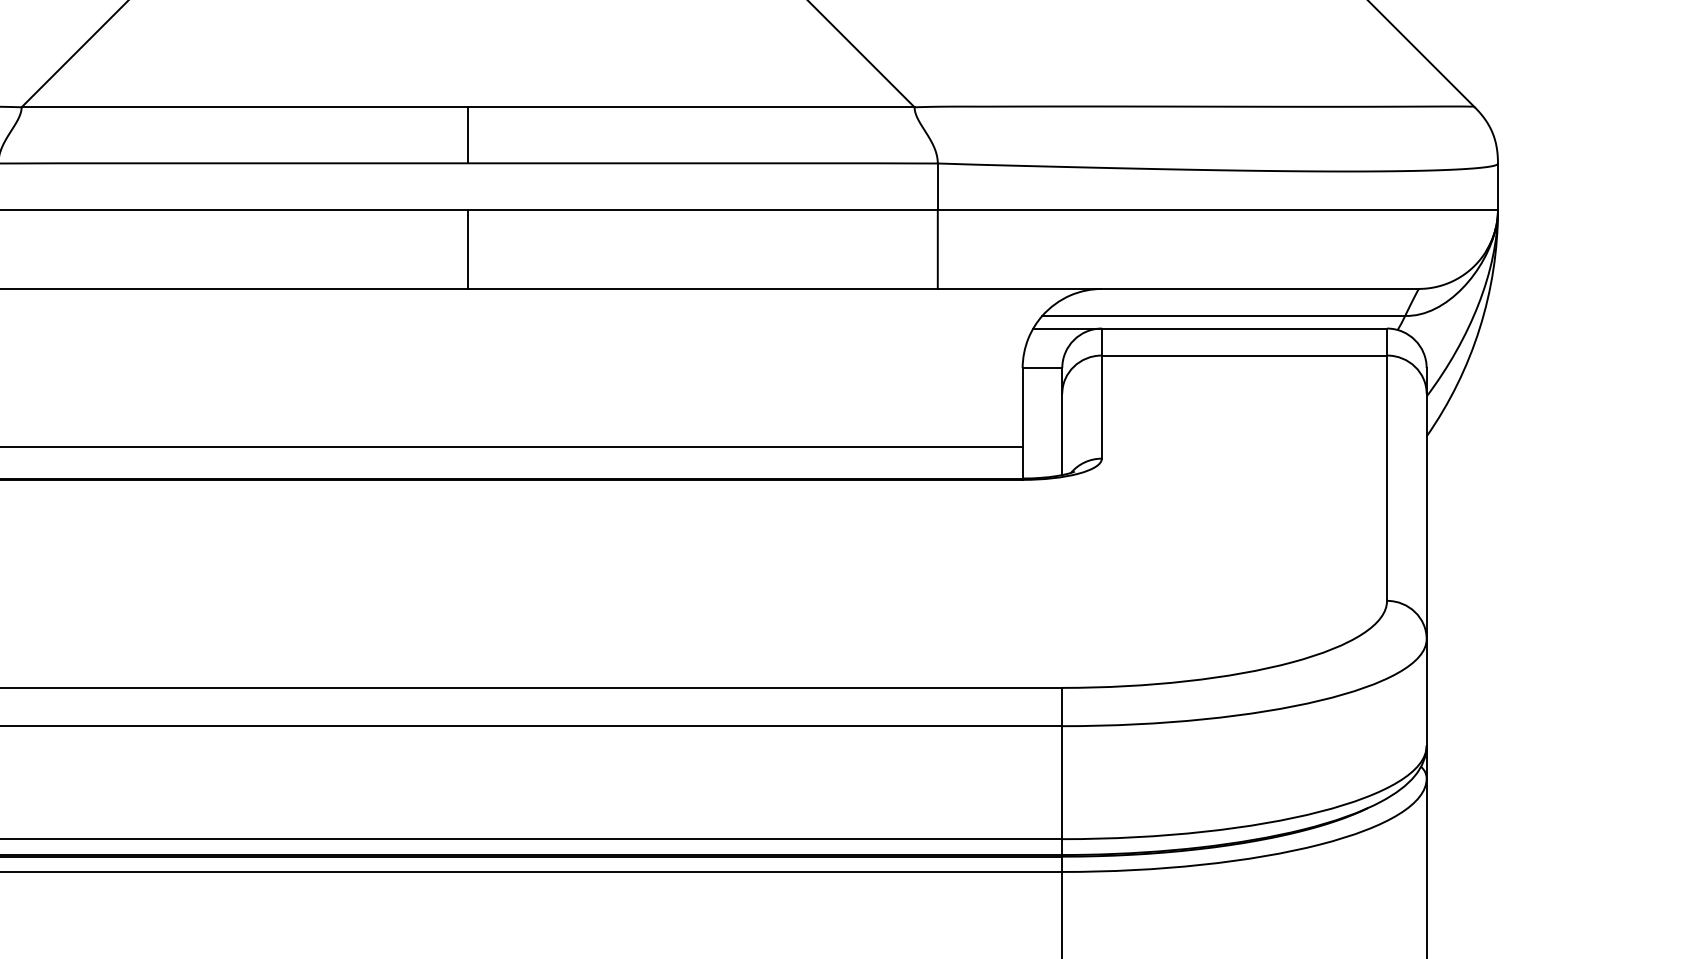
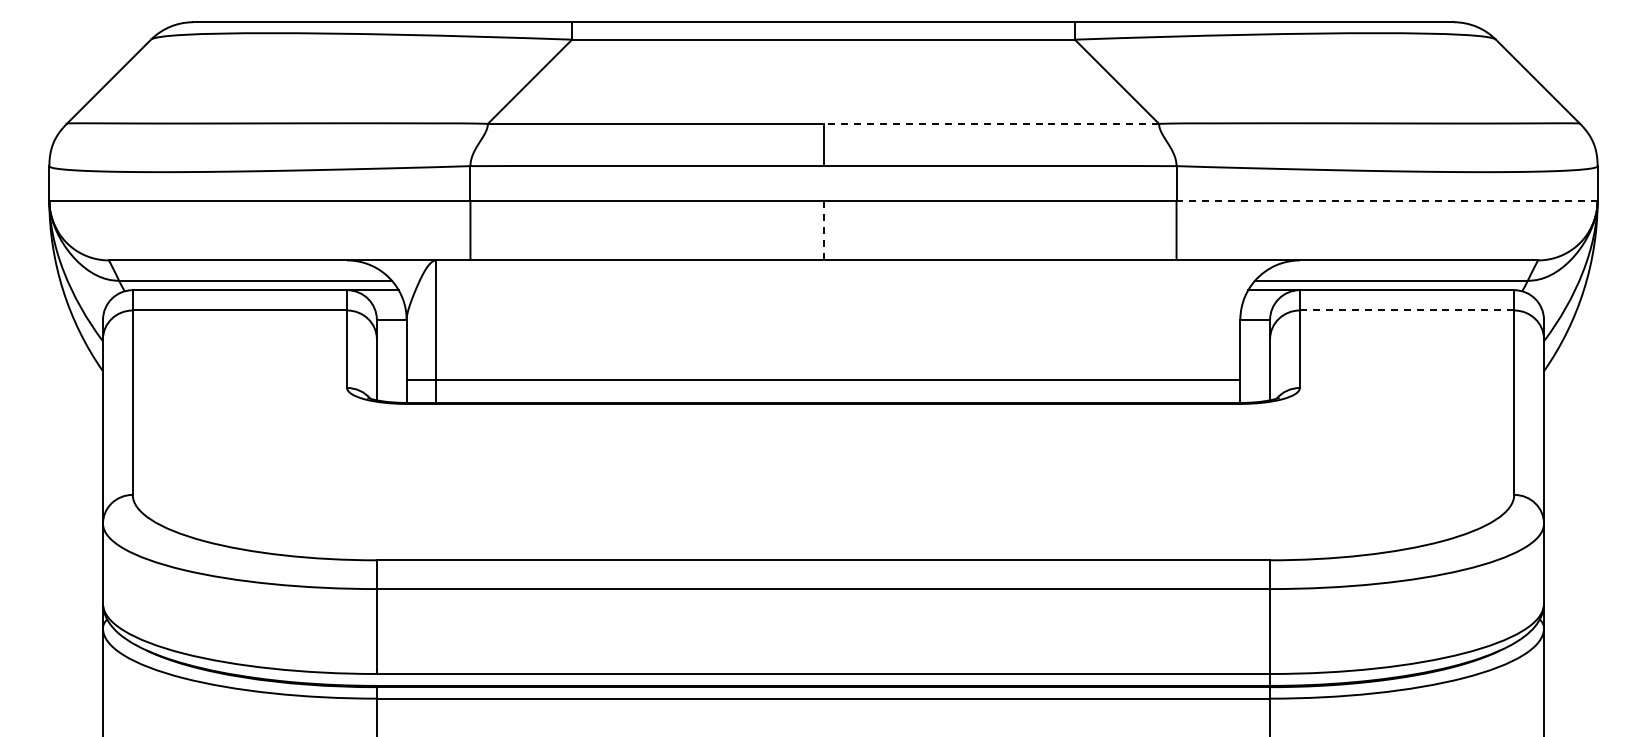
line: (691, 106) -> (991, 123), solid -> dashed
line: (1218, 209) -> (1387, 200), solid -> dashed
line: (468, 249) -> (823, 230), solid -> dashed
line: (1243, 355) -> (1406, 310), solid -> dashed

